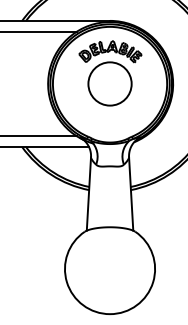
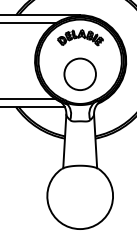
circle: (109, 83) -> (79, 74), moved

